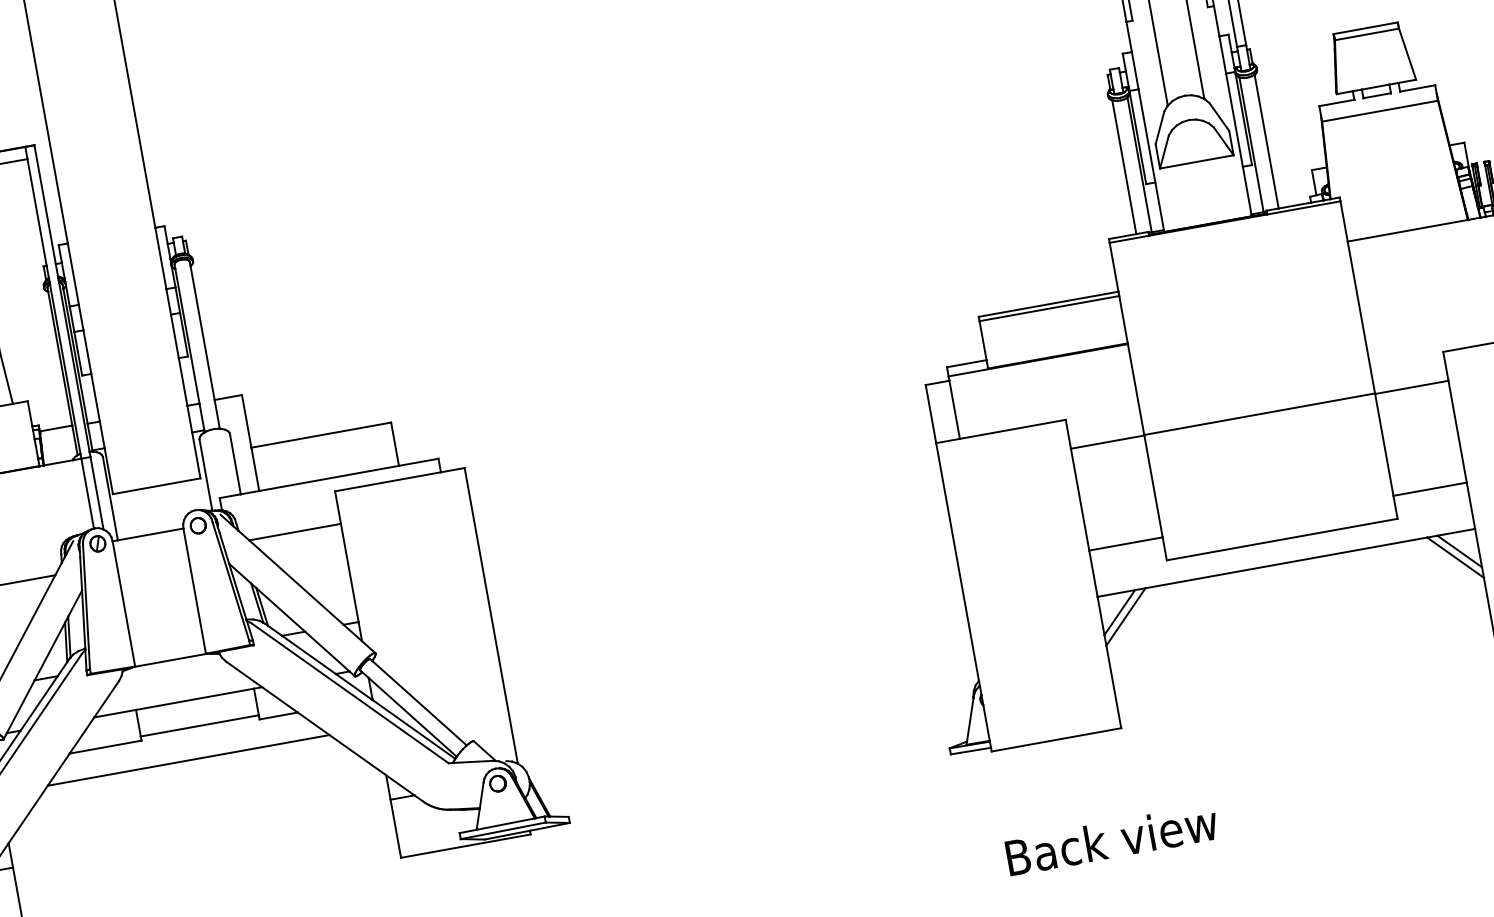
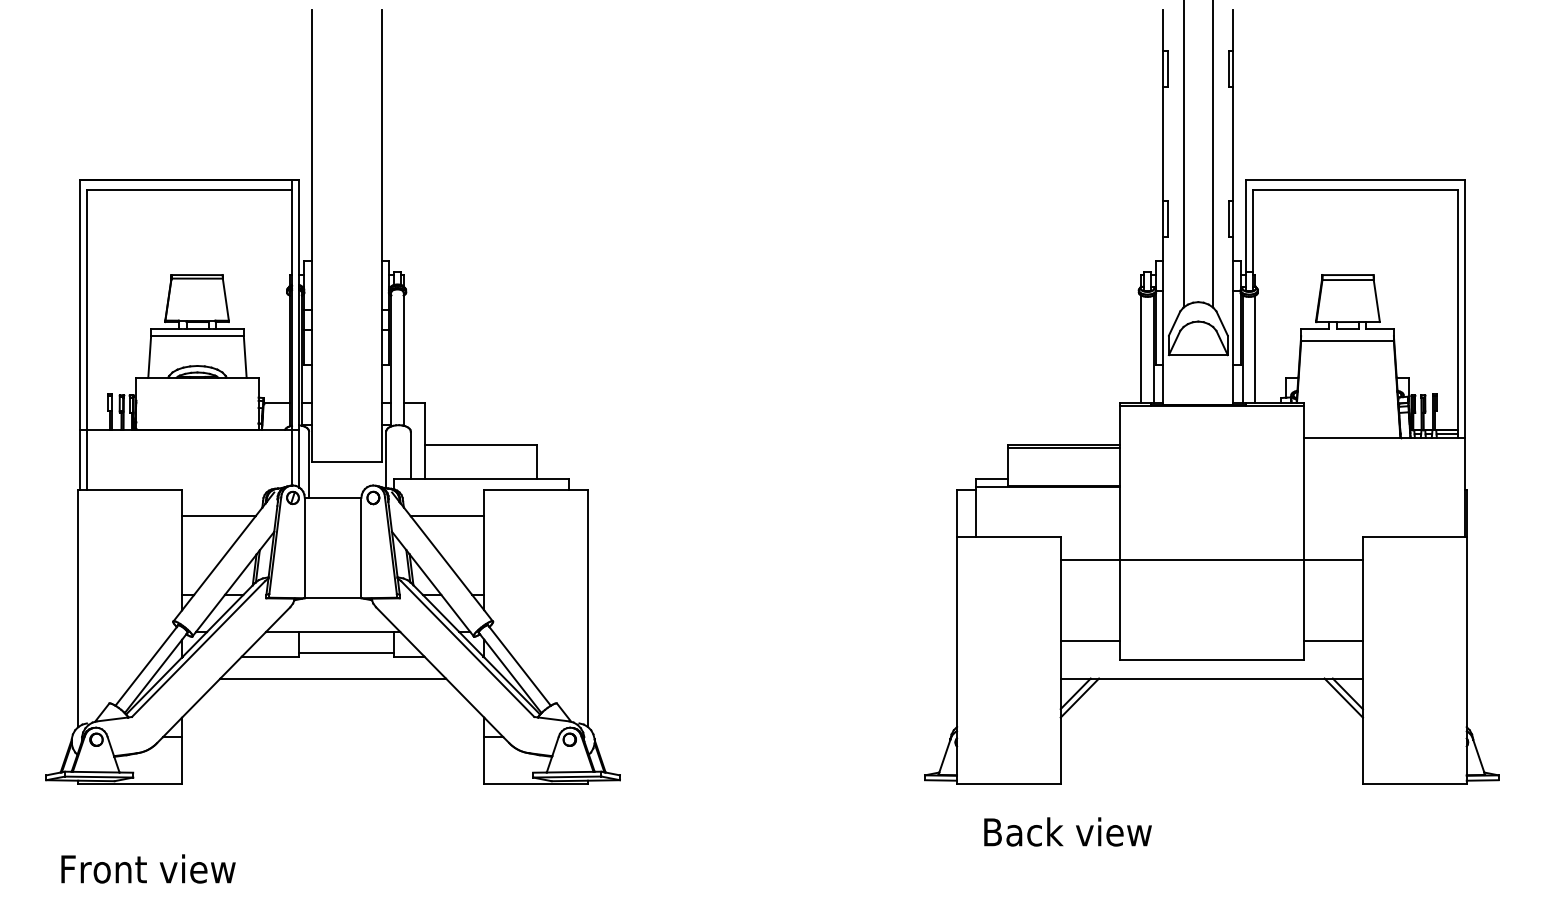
text: (1111, 839) -> (1067, 831), moved

